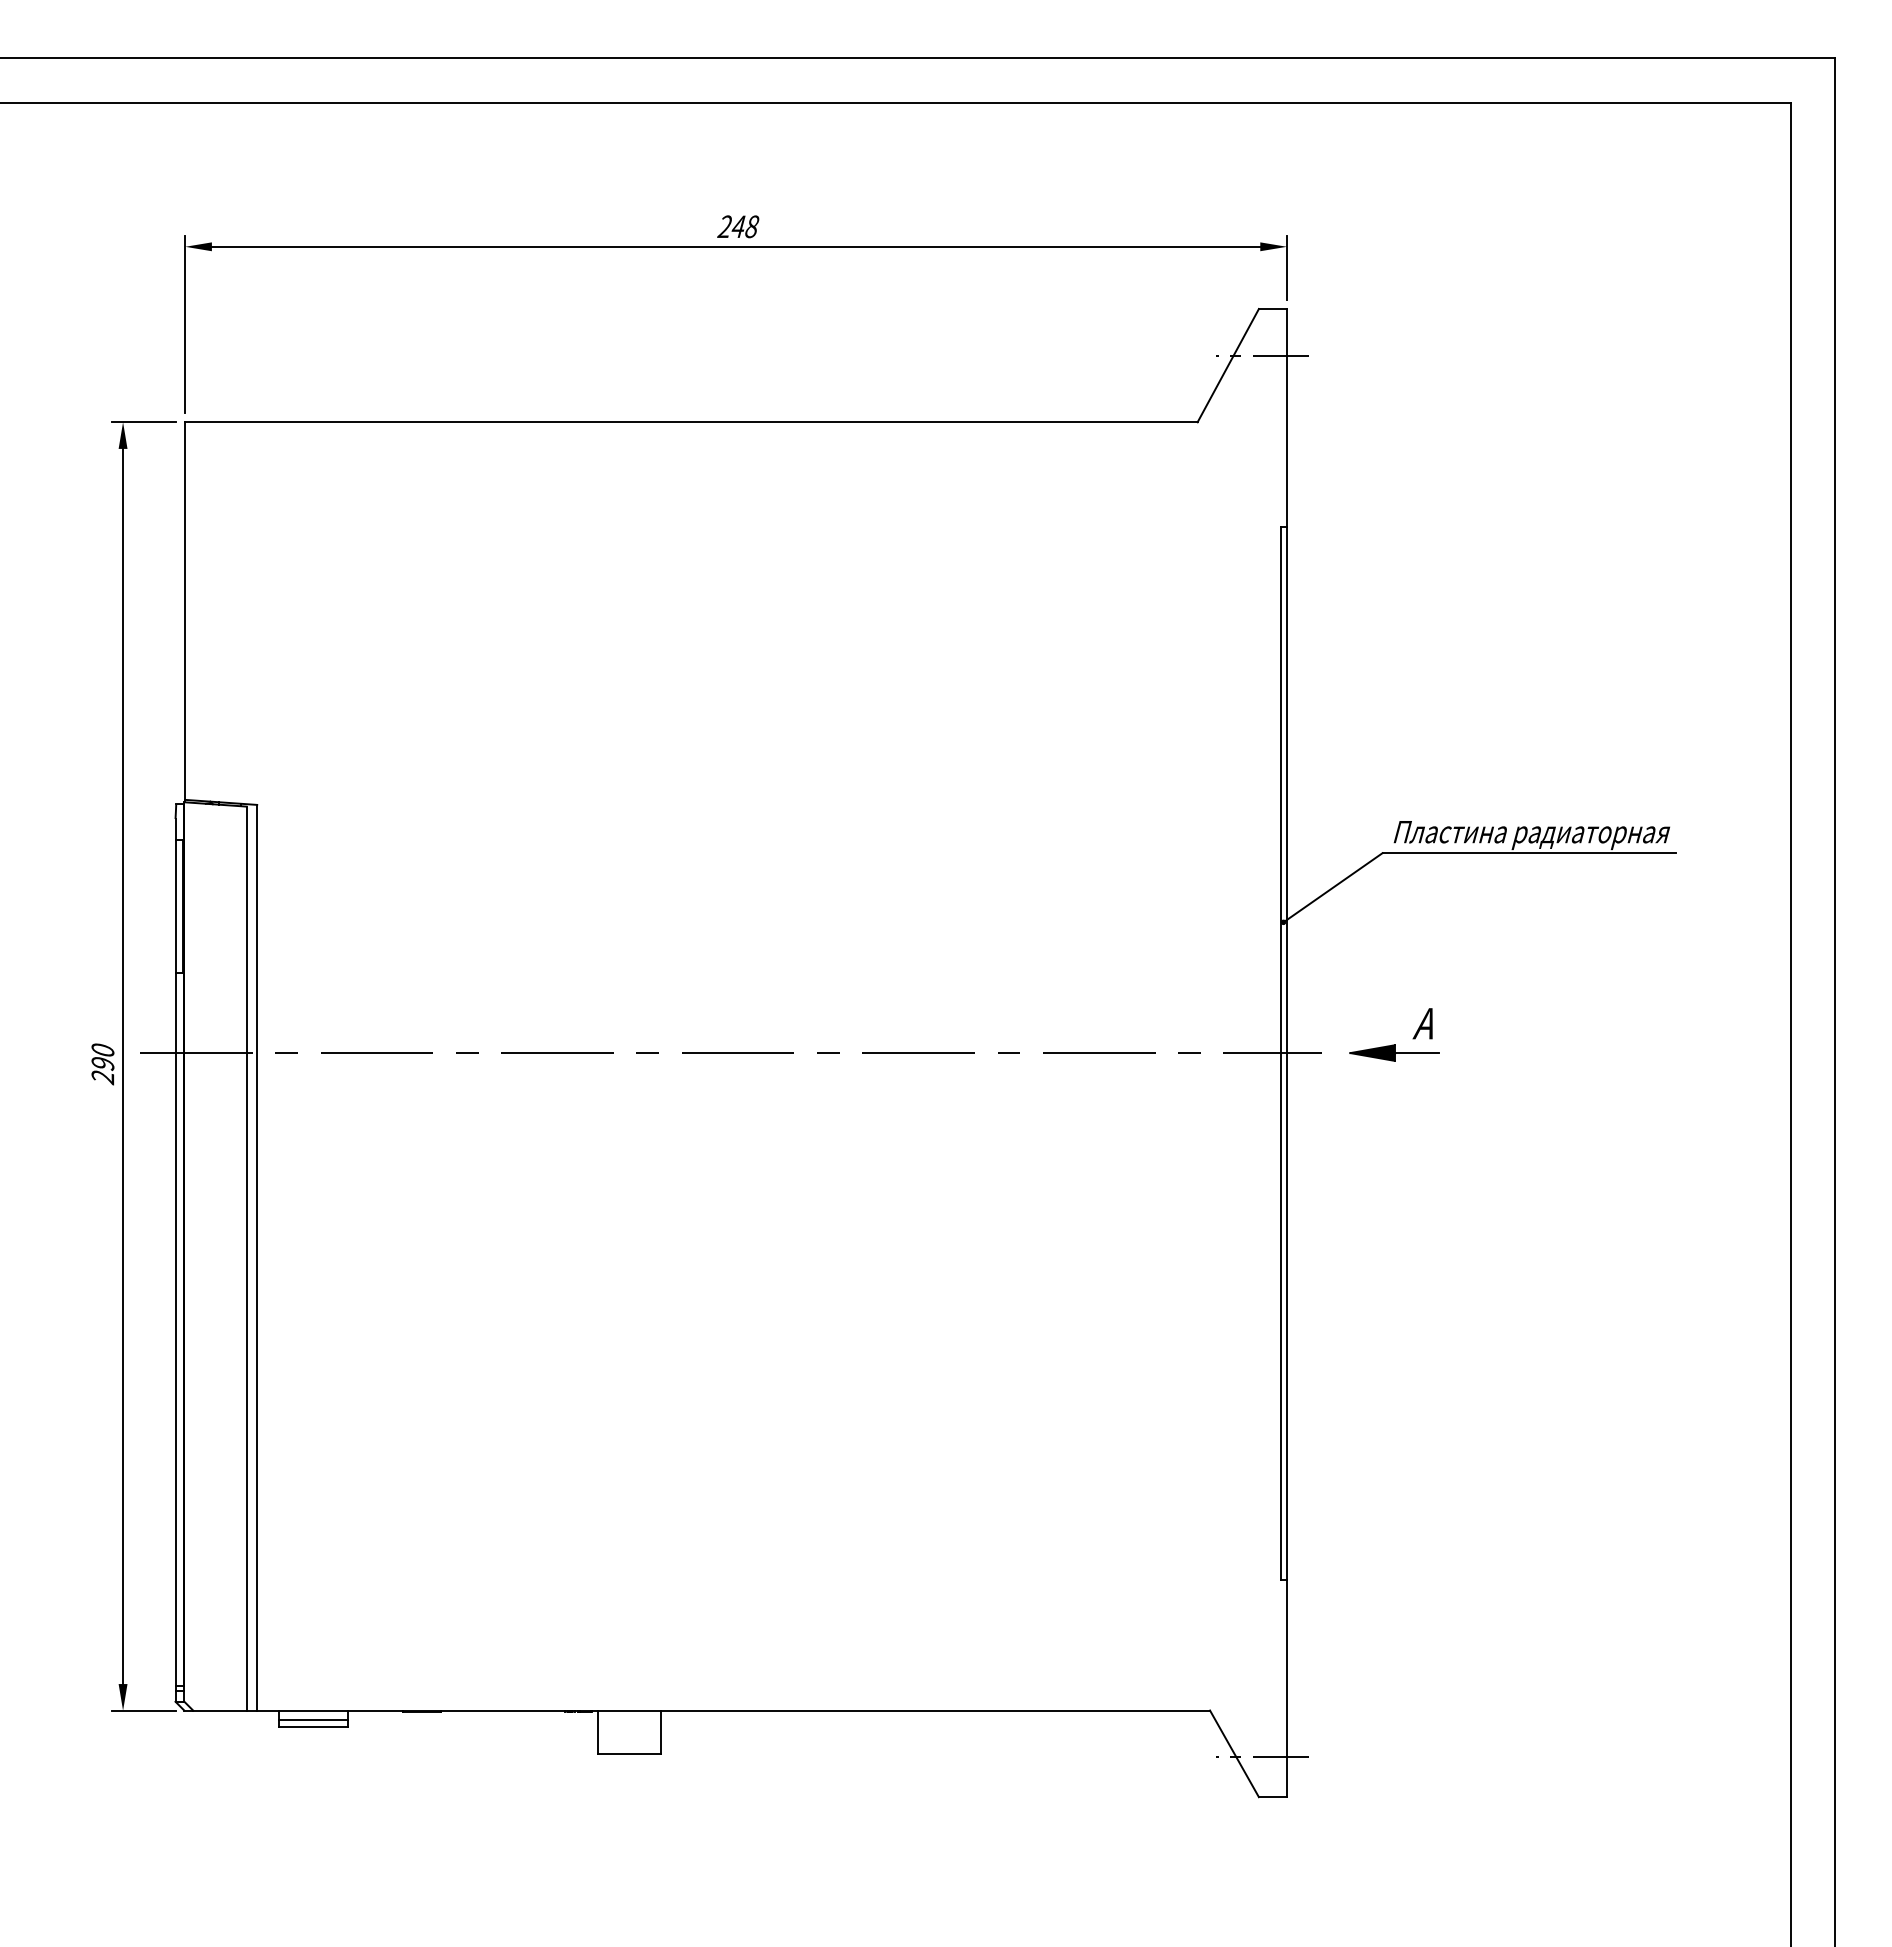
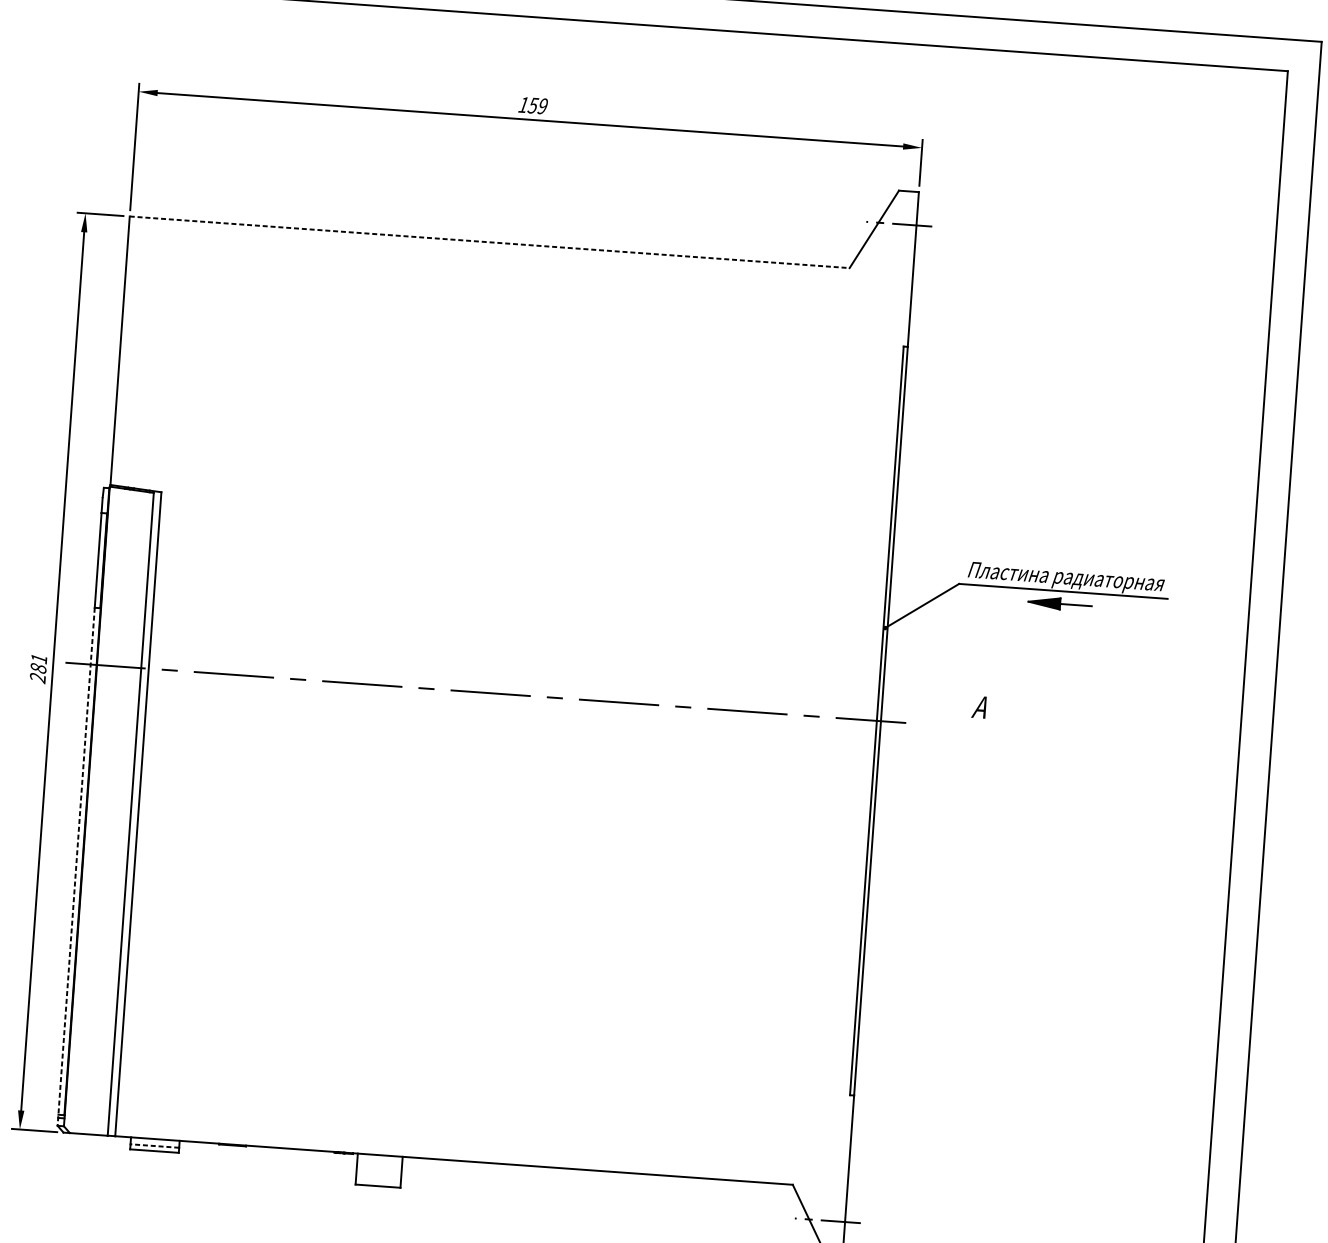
text: (738, 226) -> (533, 105), 248 -> 159
line: (691, 422) -> (489, 242), solid -> dashed
part: (1394, 1052) -> (1059, 603), moved
text: (102, 1057) -> (38, 663), 290 -> 281
line: (175, 1338) -> (76, 867), solid -> dashed
line: (313, 1720) -> (154, 1146), solid -> dashed

